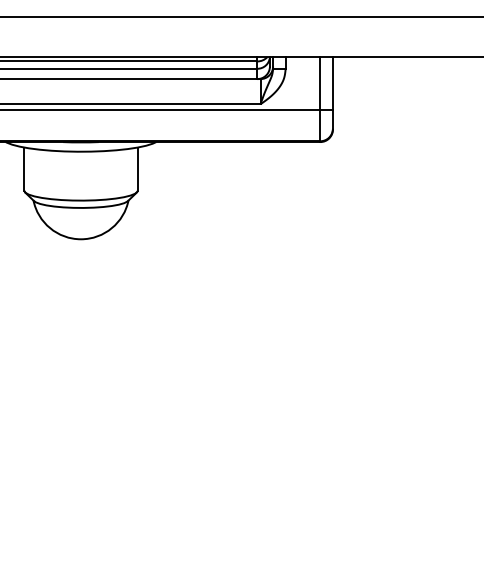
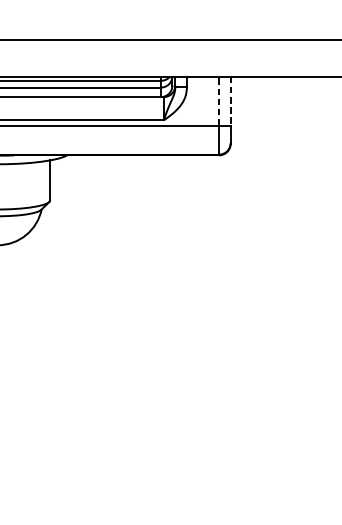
line: (320, 82) -> (219, 100), solid -> dashed
line: (332, 83) -> (230, 101), solid -> dashed

